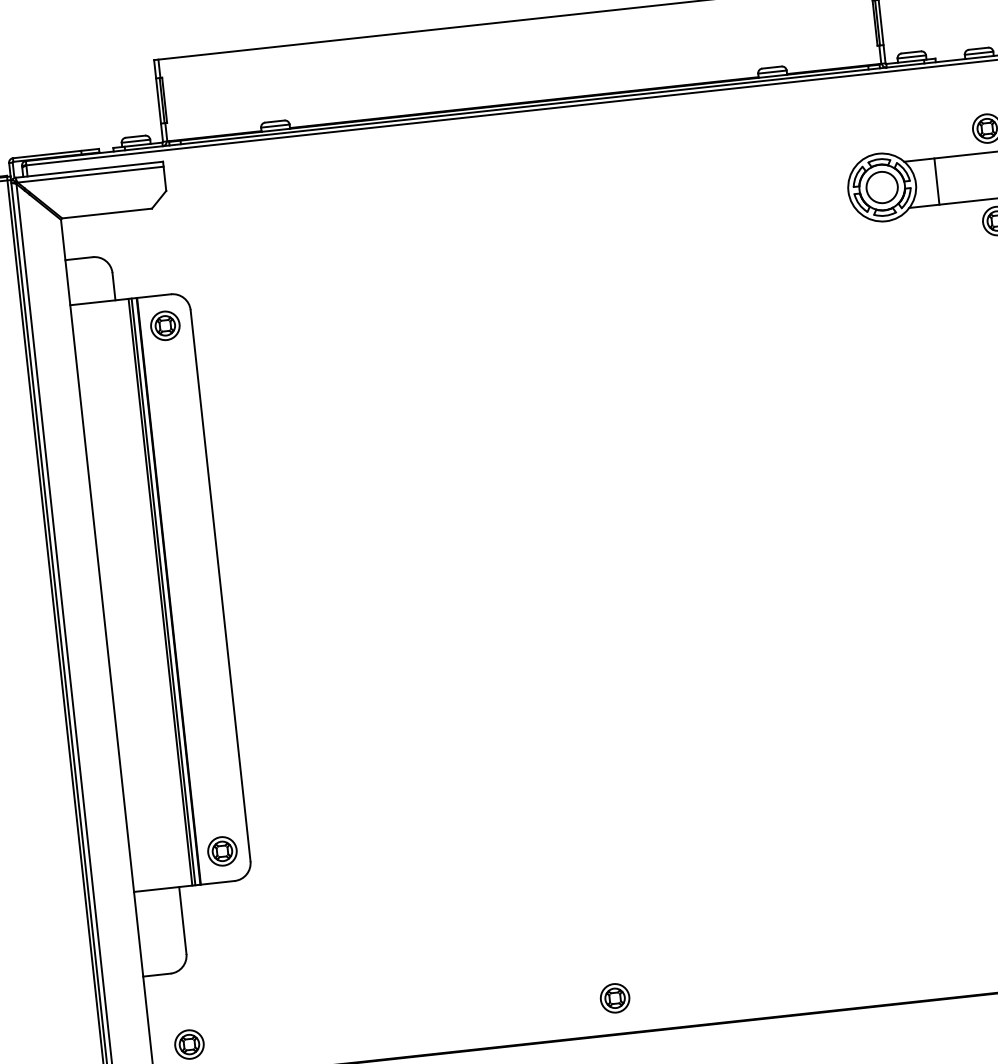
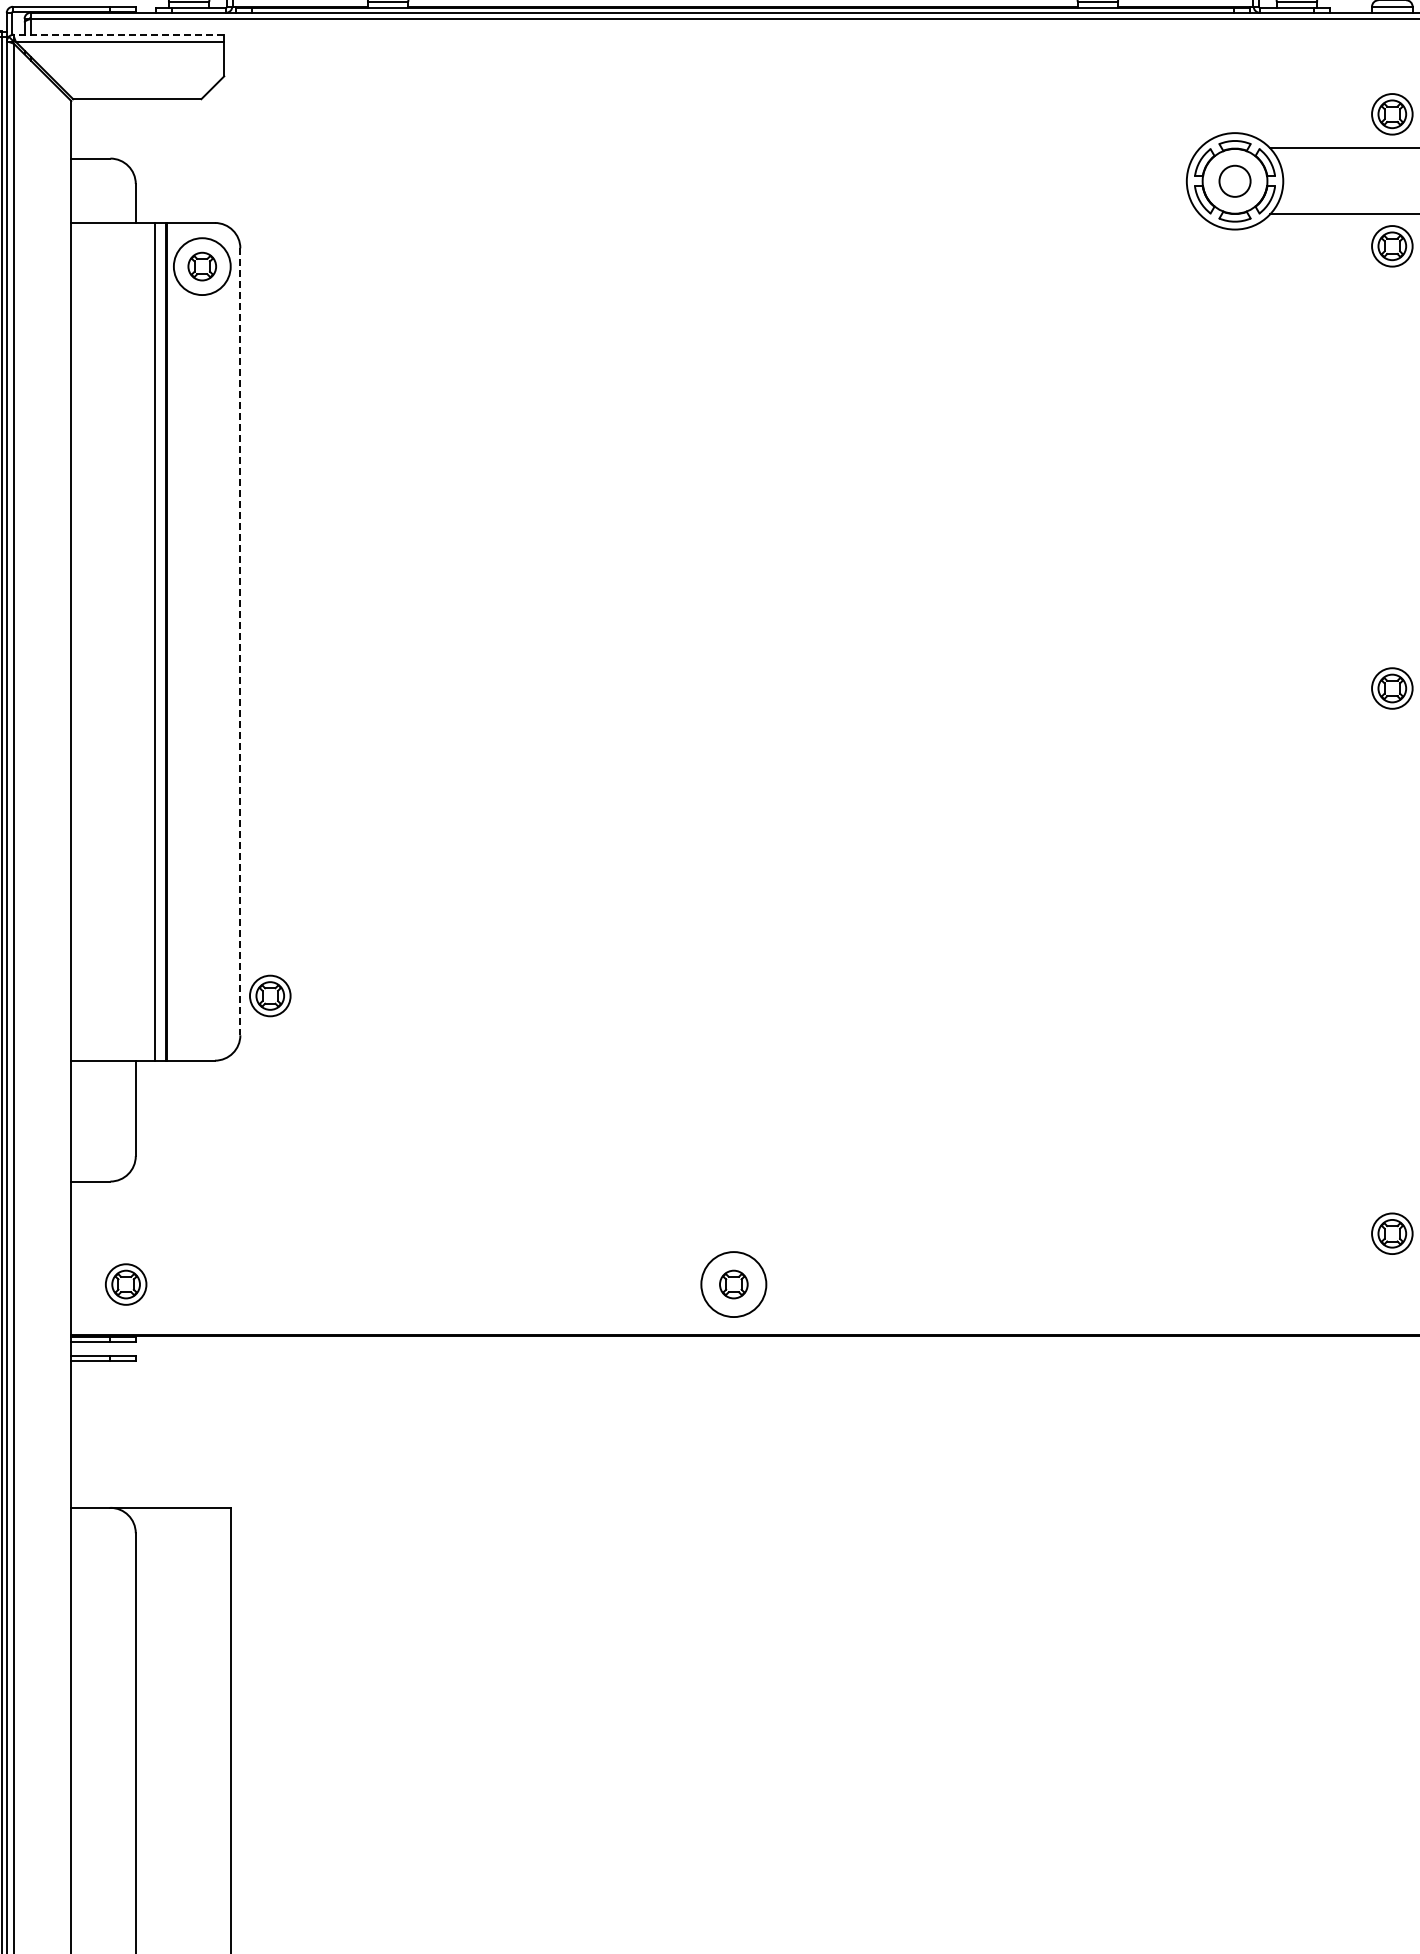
line: (89, 169) -> (118, 34), solid -> dashed
line: (937, 181) -> (1313, 181), removed
circle: (881, 187) -> (1234, 181), size x0.7
circle: (165, 325) -> (202, 266), size x1.4
line: (220, 586) -> (240, 642), solid -> dashed
line: (163, 591) -> (158, 641), removed
part: (222, 851) -> (270, 995), moved
circle: (614, 998) -> (733, 1284), size x1.6

